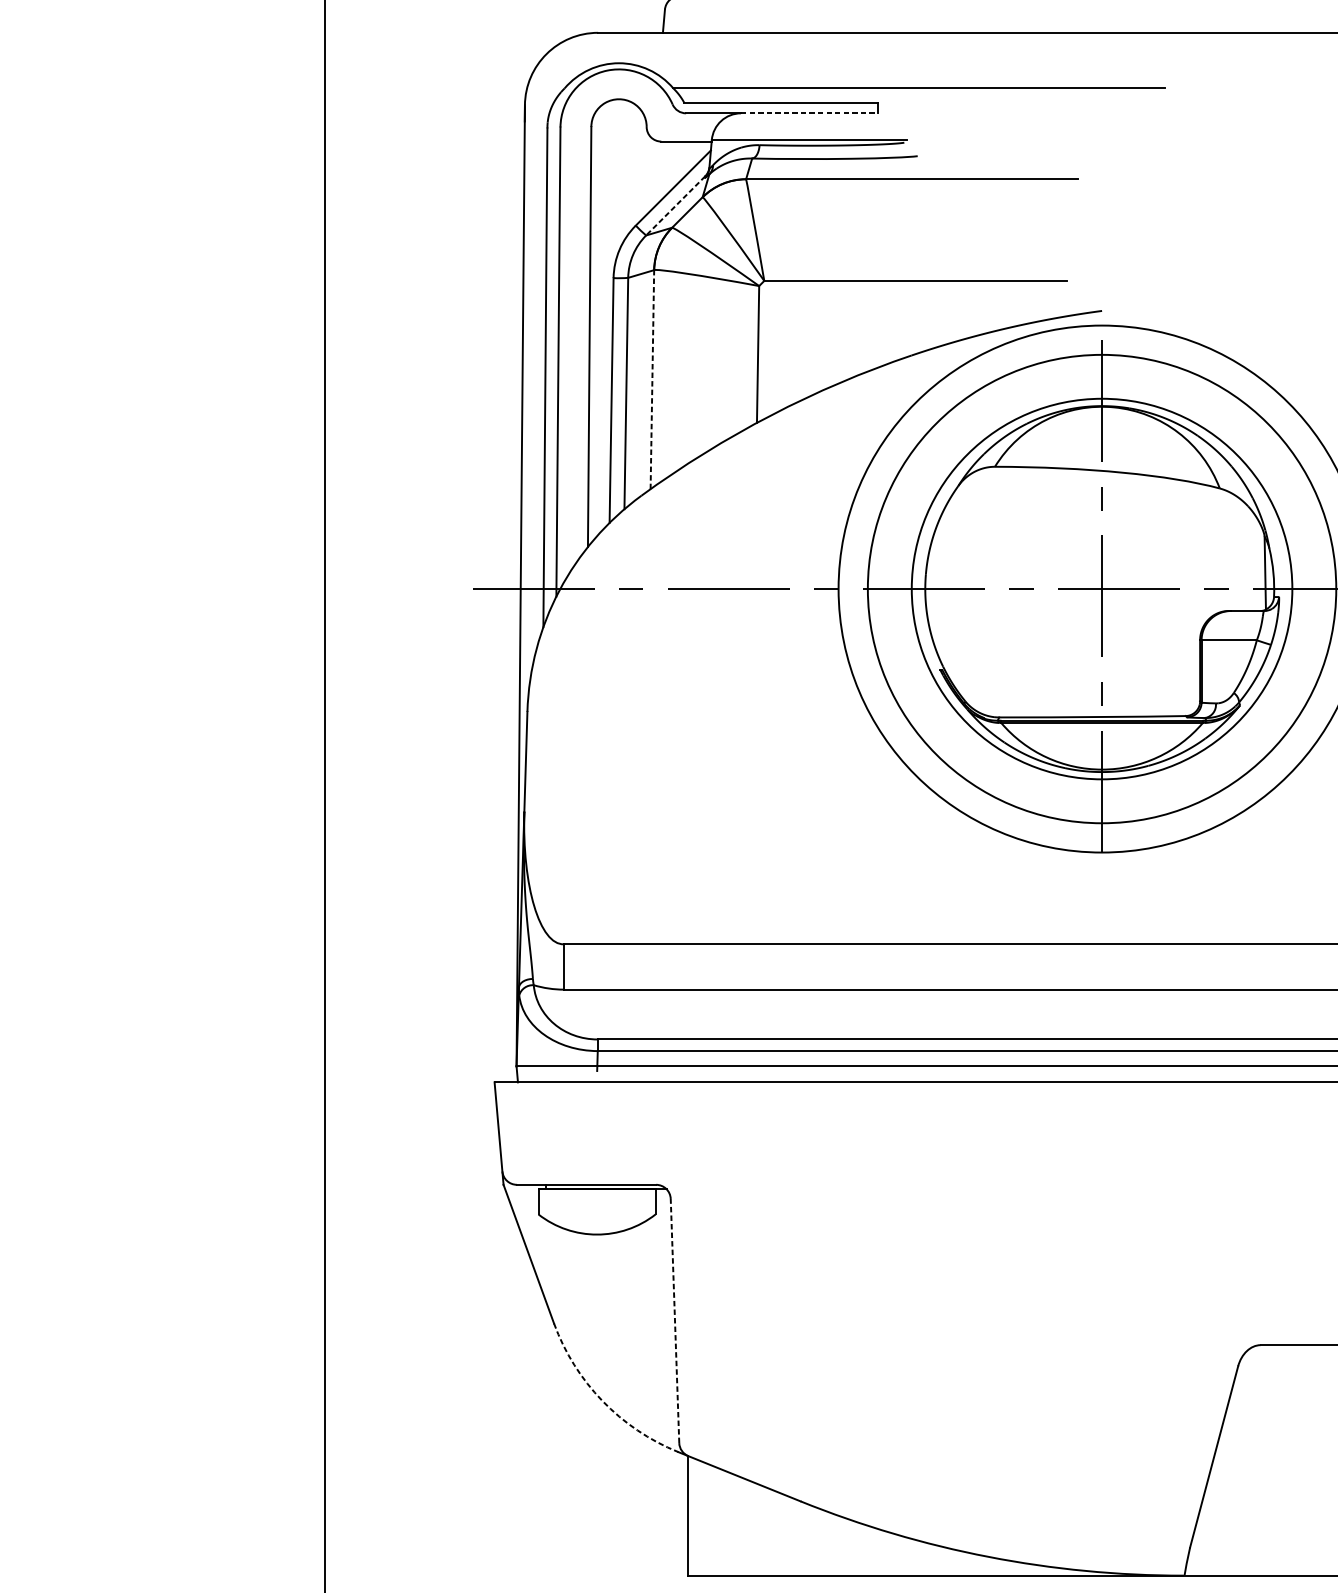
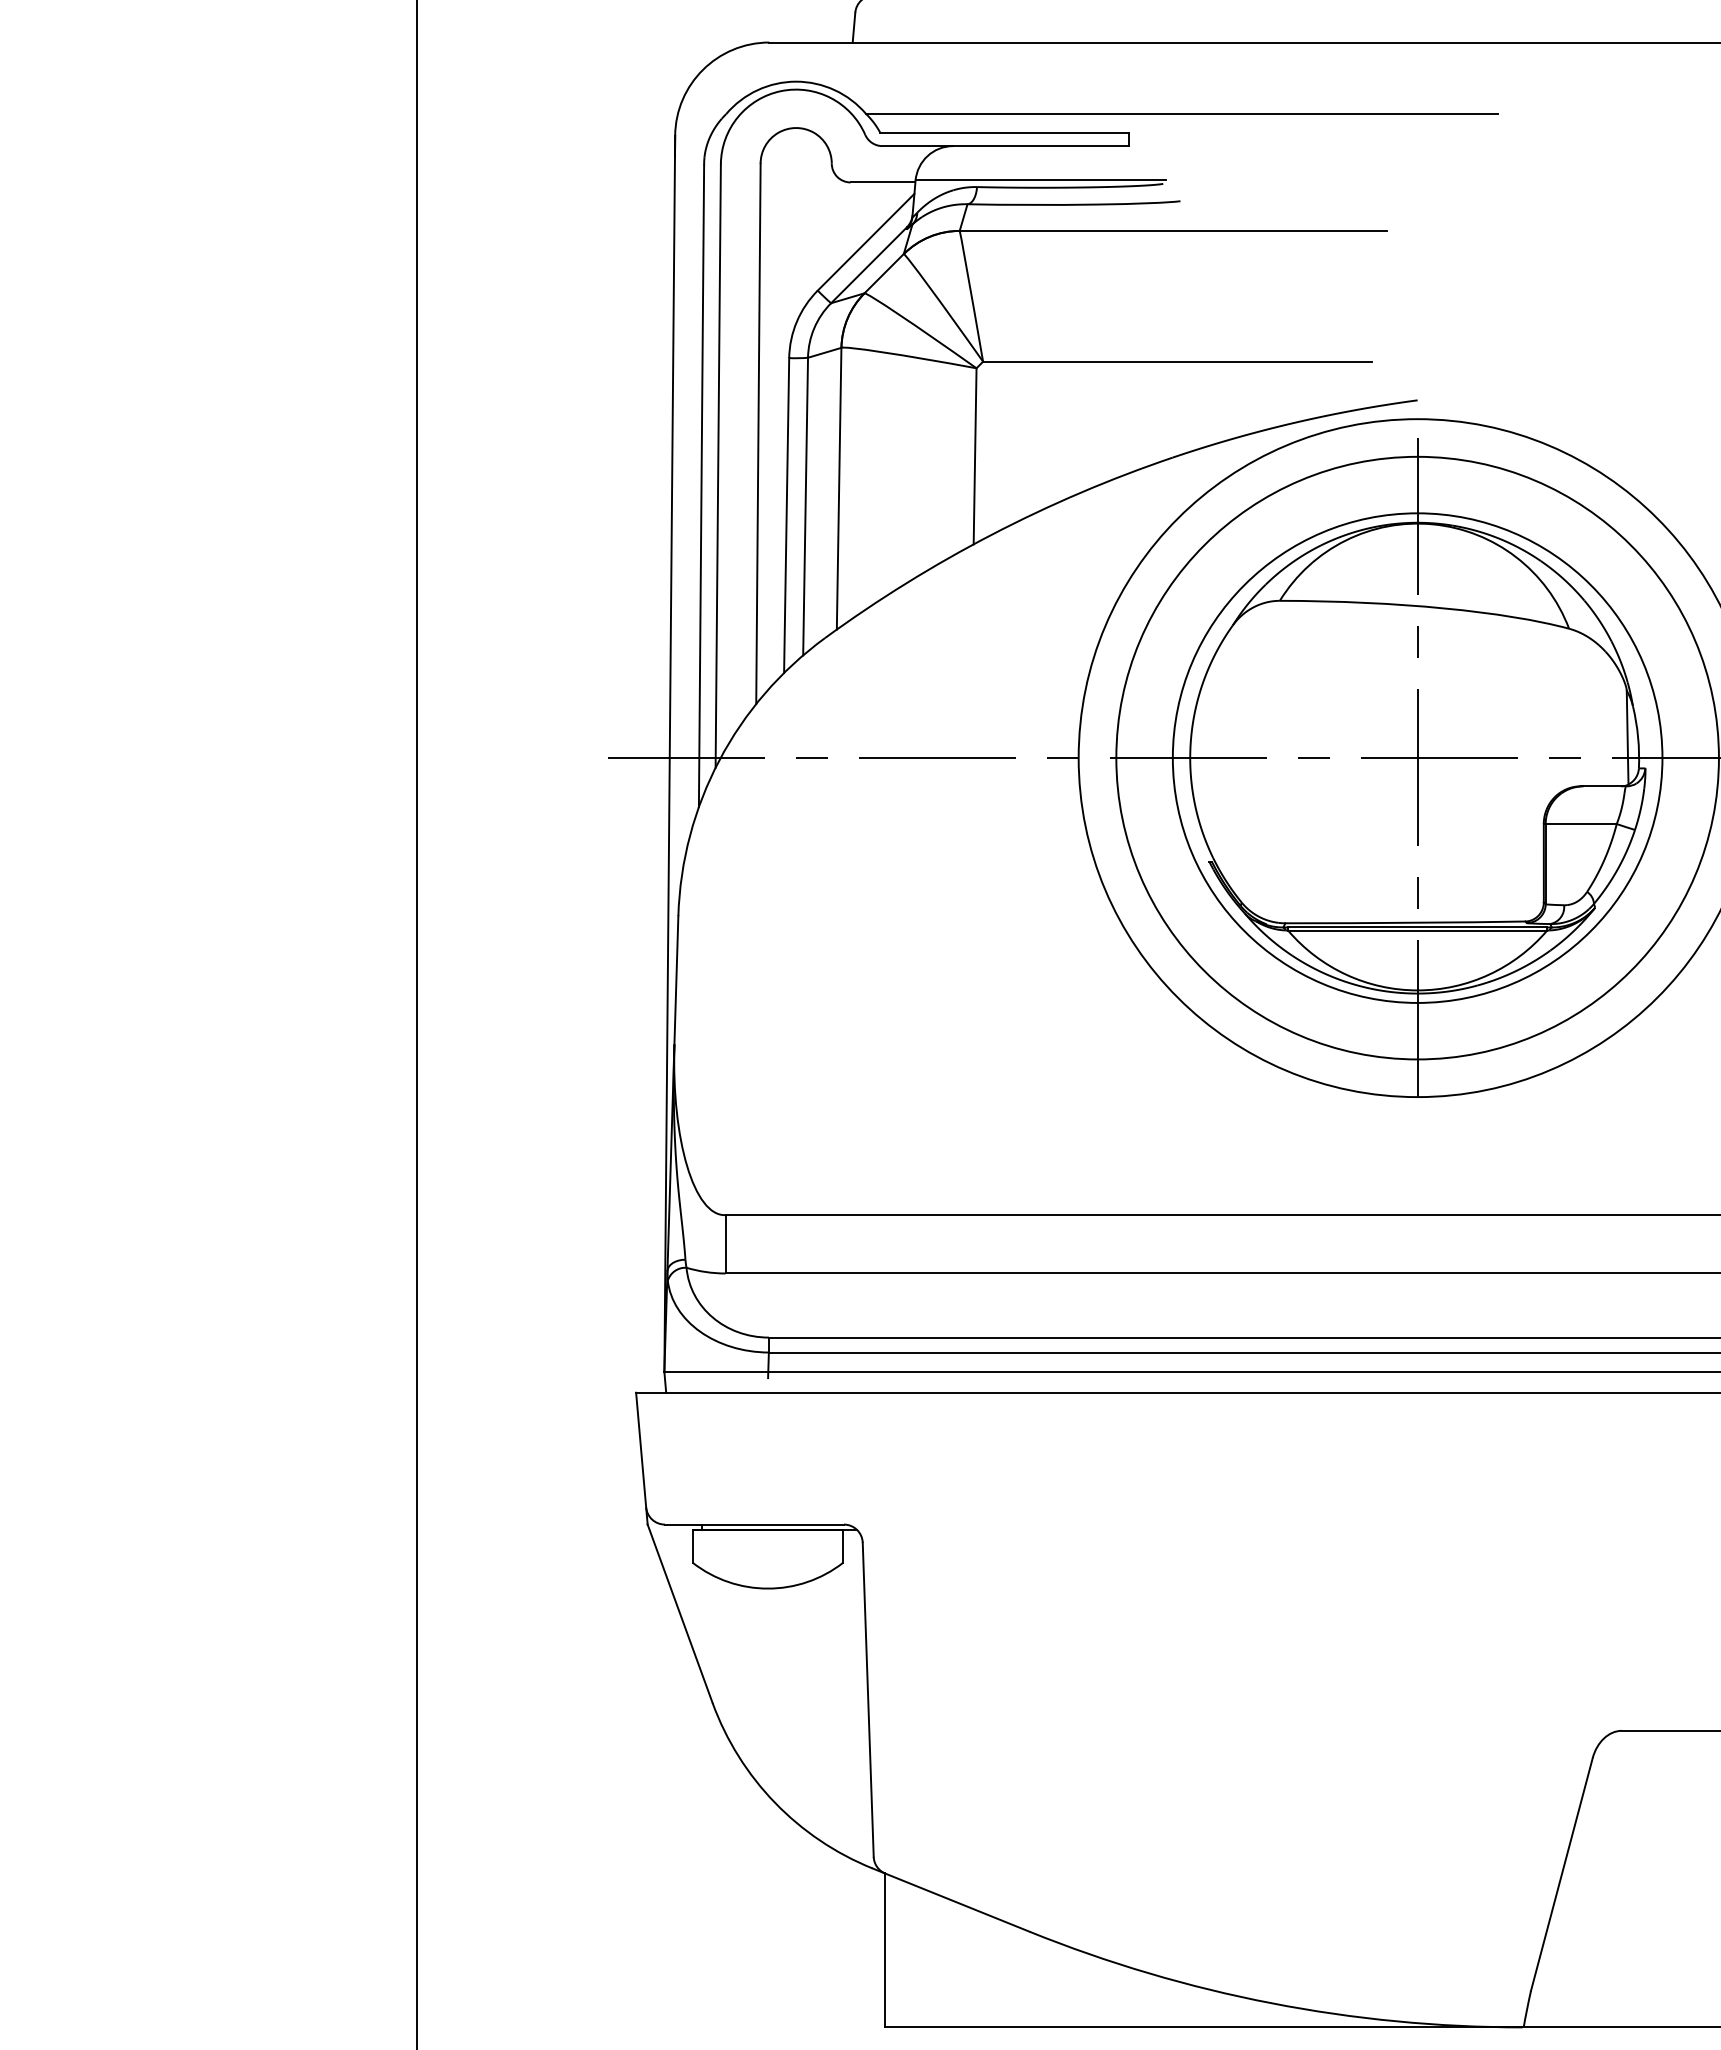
line: (809, 113) -> (1041, 146), dashed -> solid
line: (675, 206) -> (869, 265), dashed -> solid
line: (652, 379) -> (839, 488), dashed -> solid
line: (675, 1320) -> (868, 1699), dashed -> solid
arc: (602, 1400) -> (774, 1802), dashed -> solid

